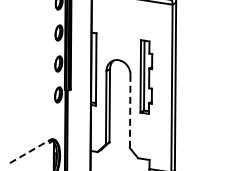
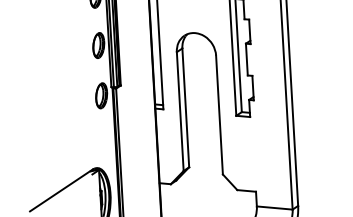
line: (130, 111) -> (220, 115), dashed -> solid
line: (30, 151) -> (62, 190), dashed -> solid

